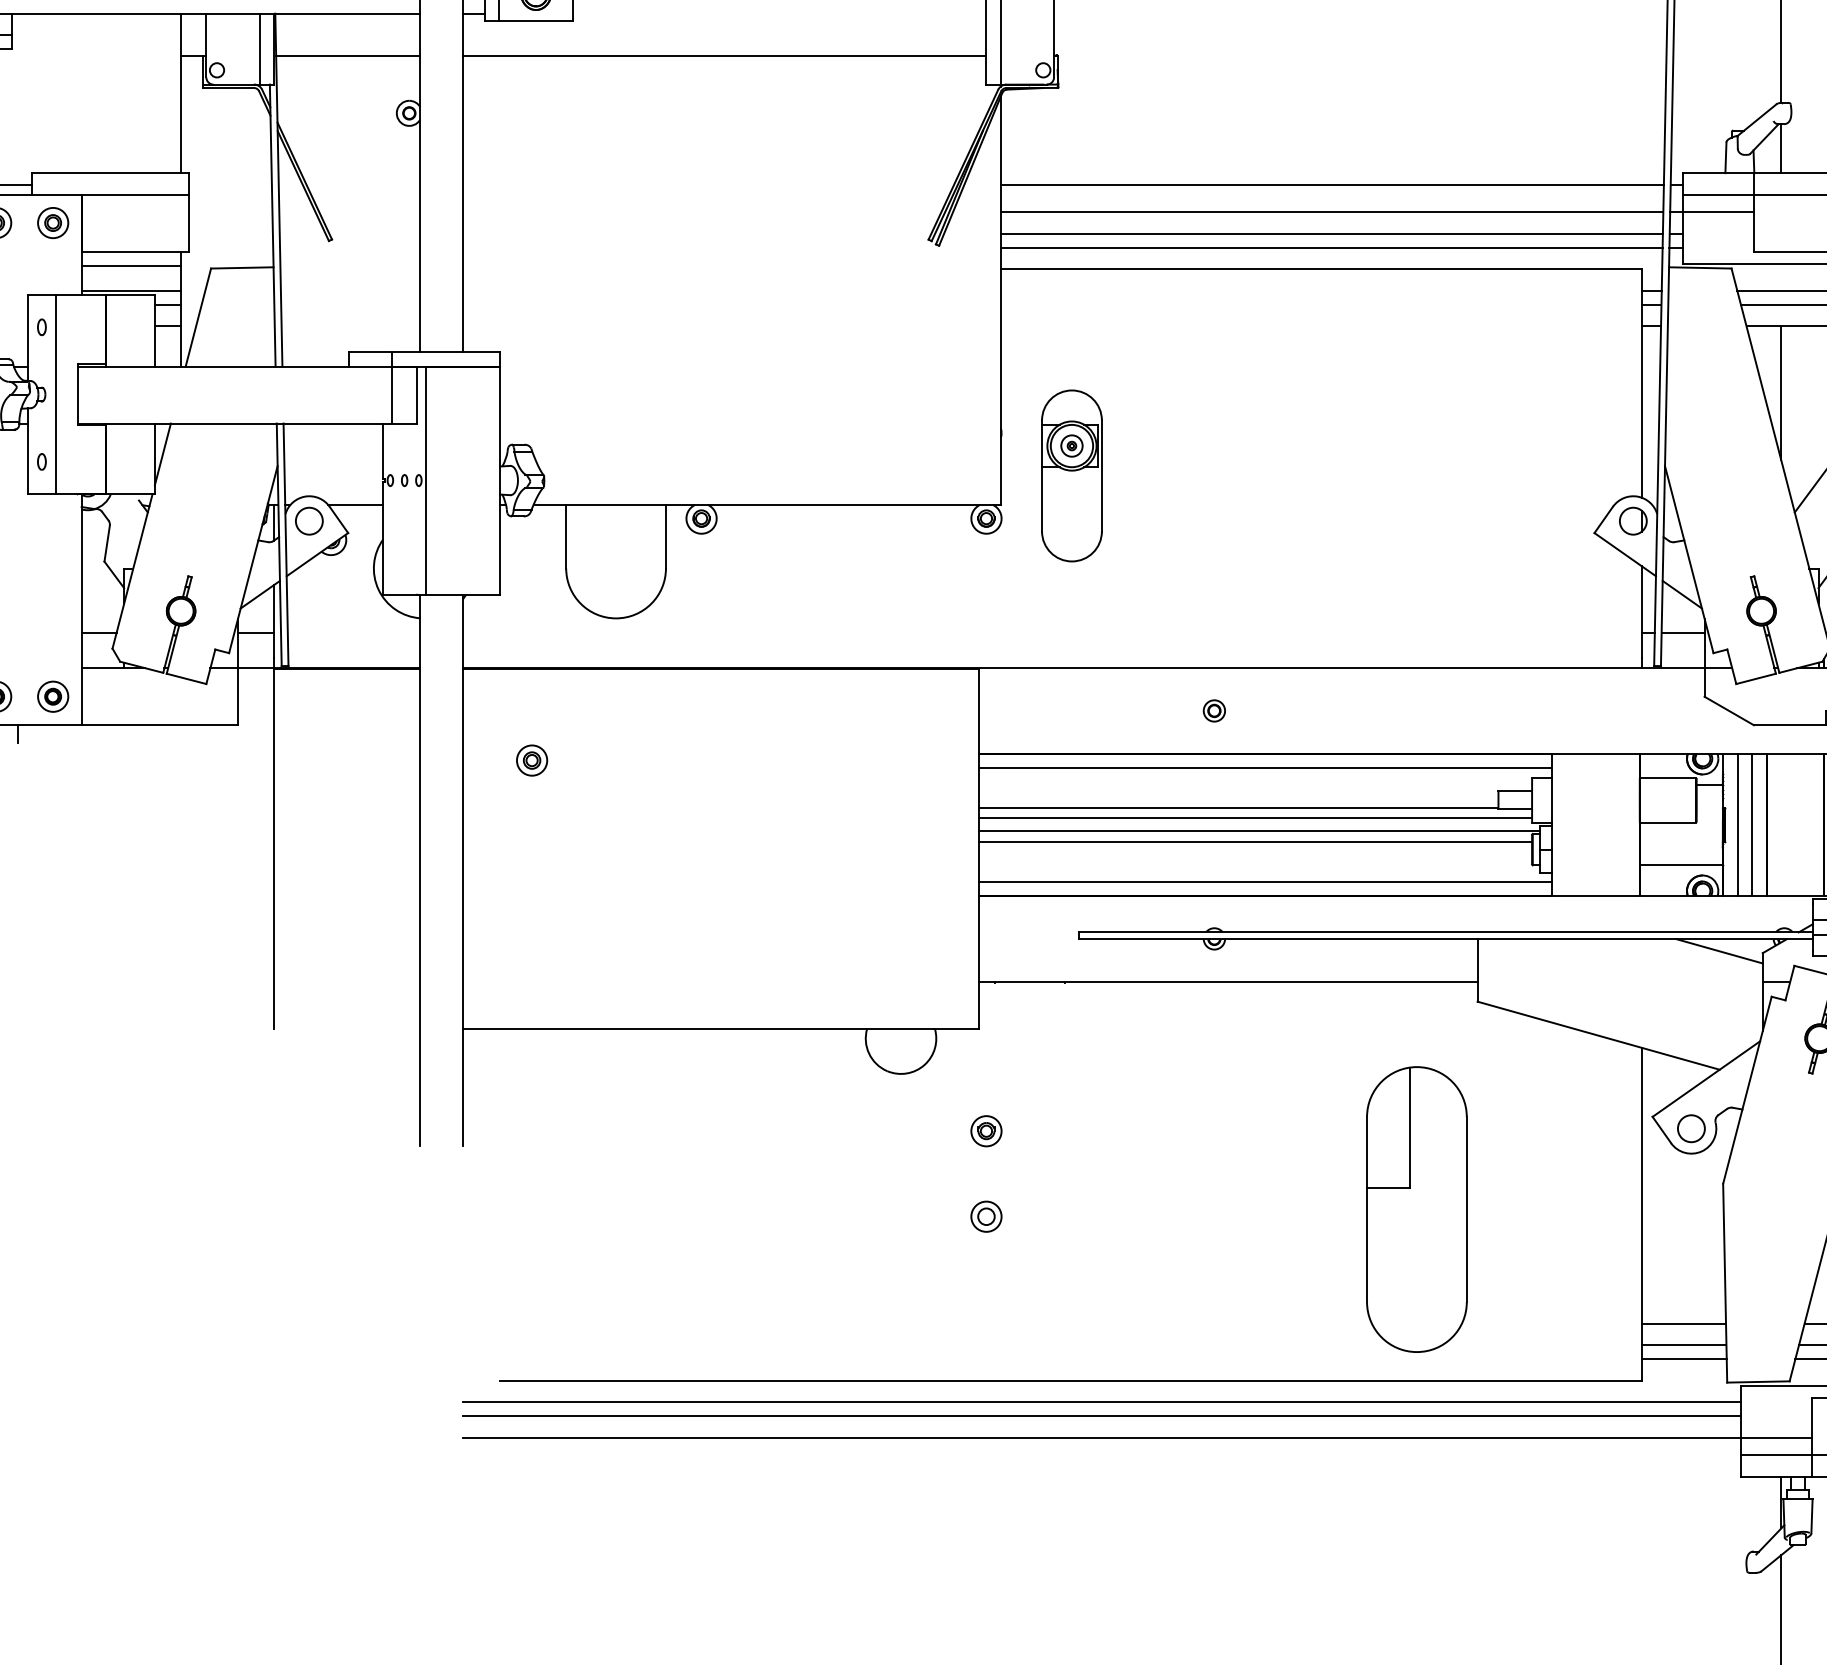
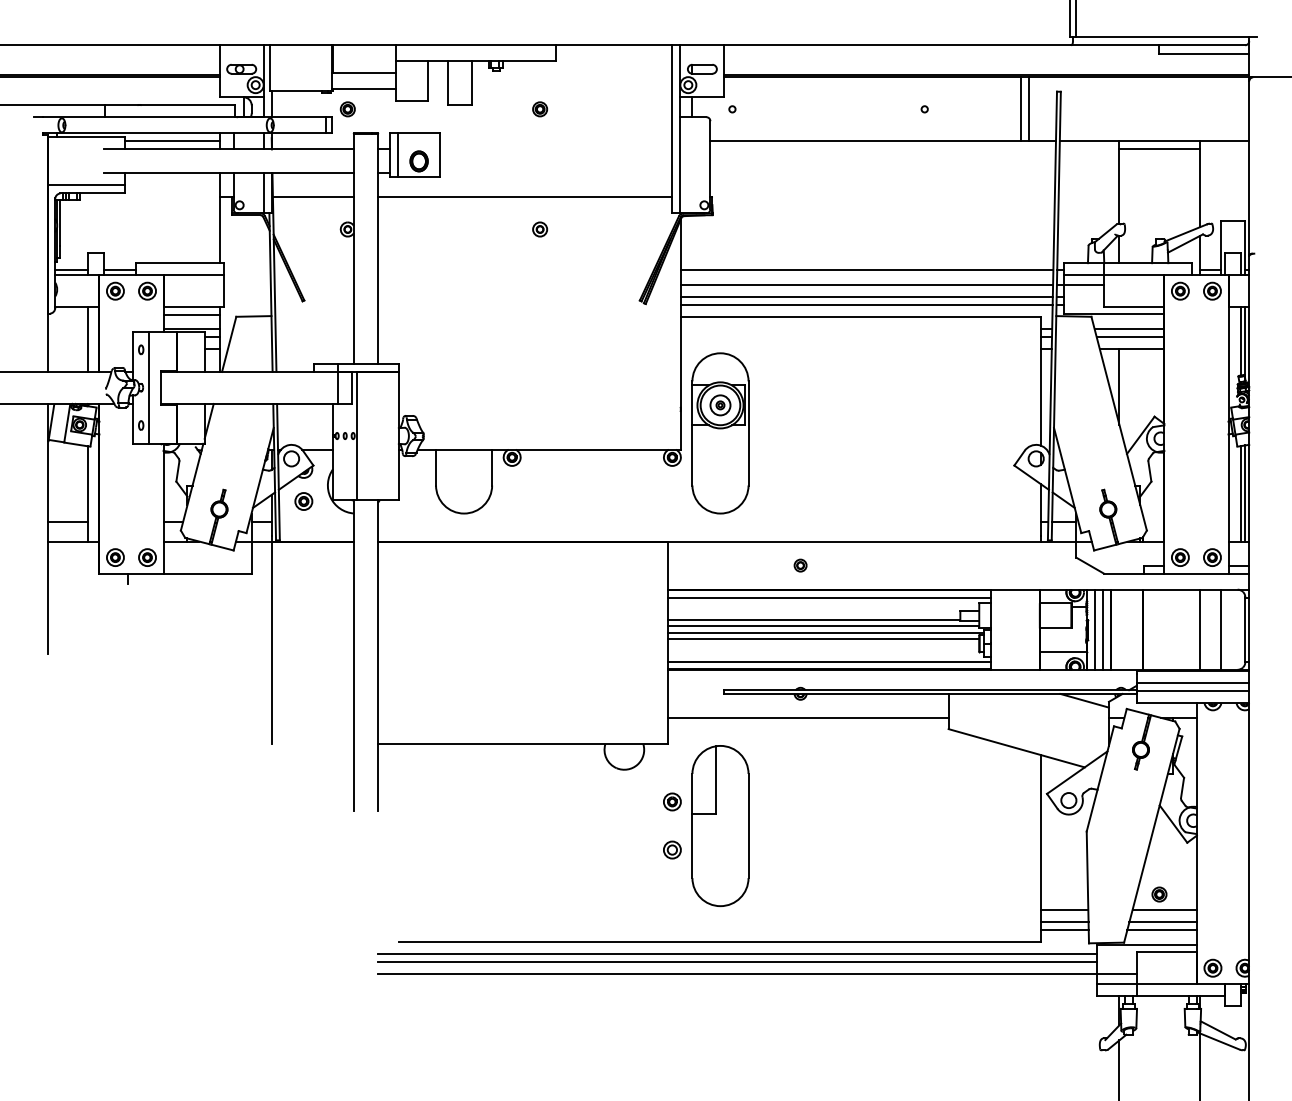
part: (751, 113) -> (540, 229), added
part: (1071, 476) -> (720, 433), size x1.67
part: (531, 760) -> (303, 501), moved
part: (1416, 1210) -> (720, 826), moved

